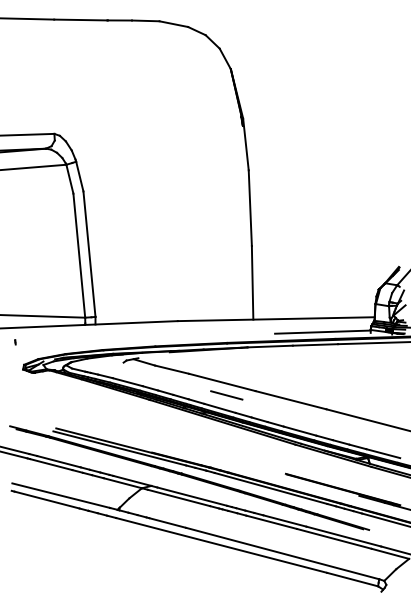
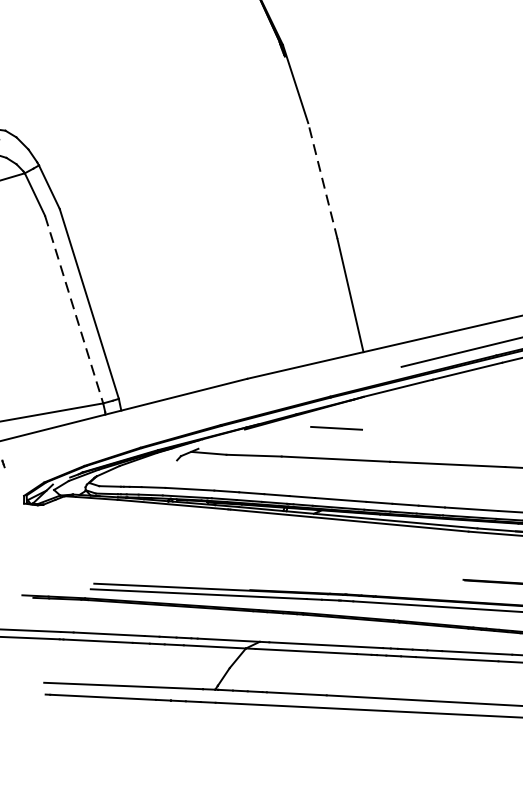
line: (250, 208) -> (323, 181), solid -> dashed
line: (79, 256) -> (74, 310), solid -> dashed
line: (226, 395) -> (336, 428), moved

